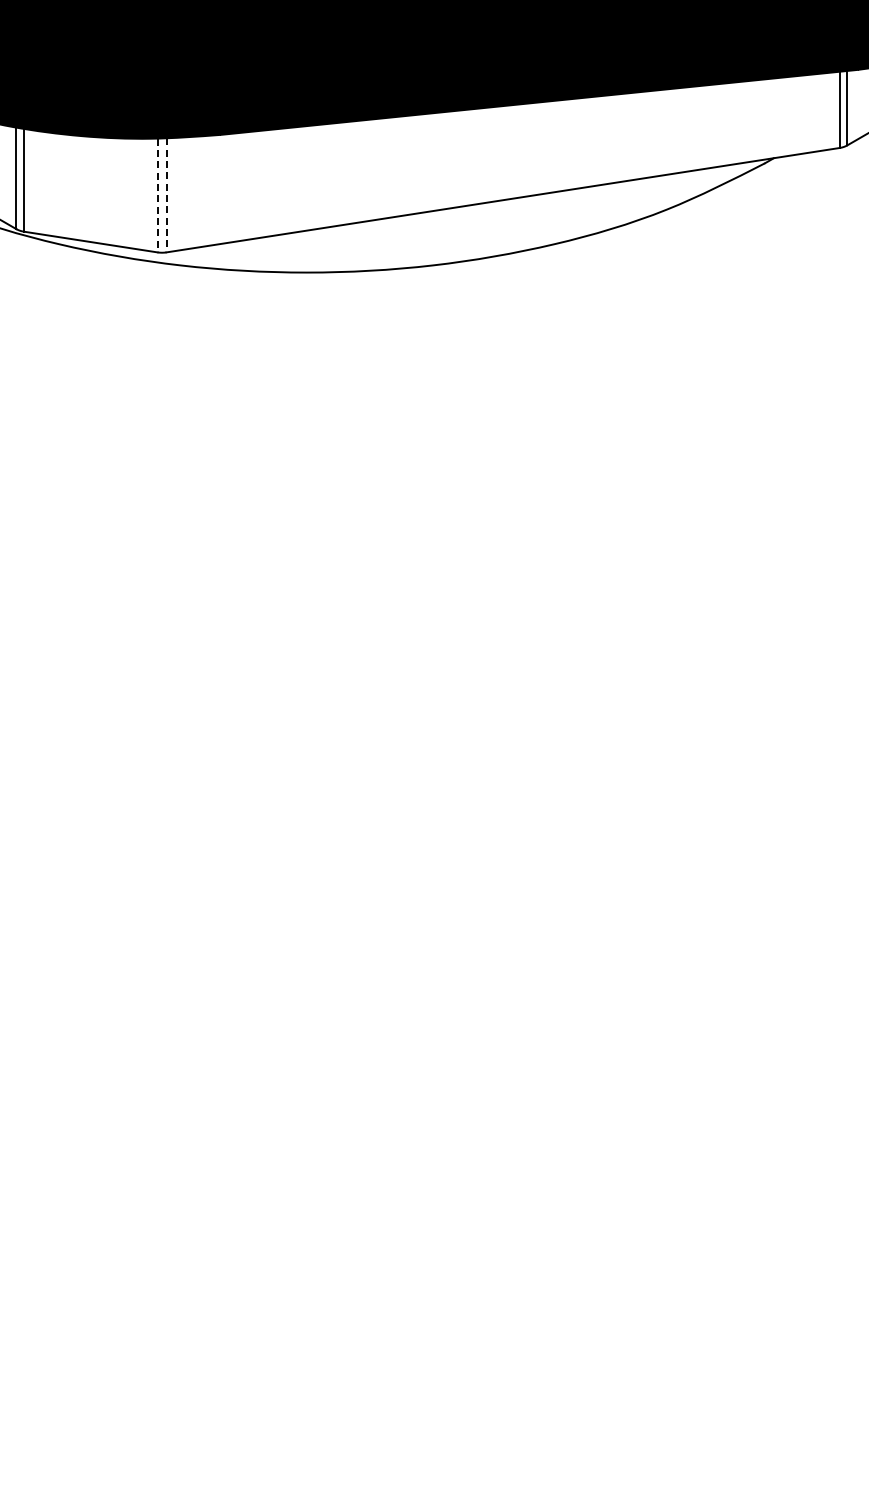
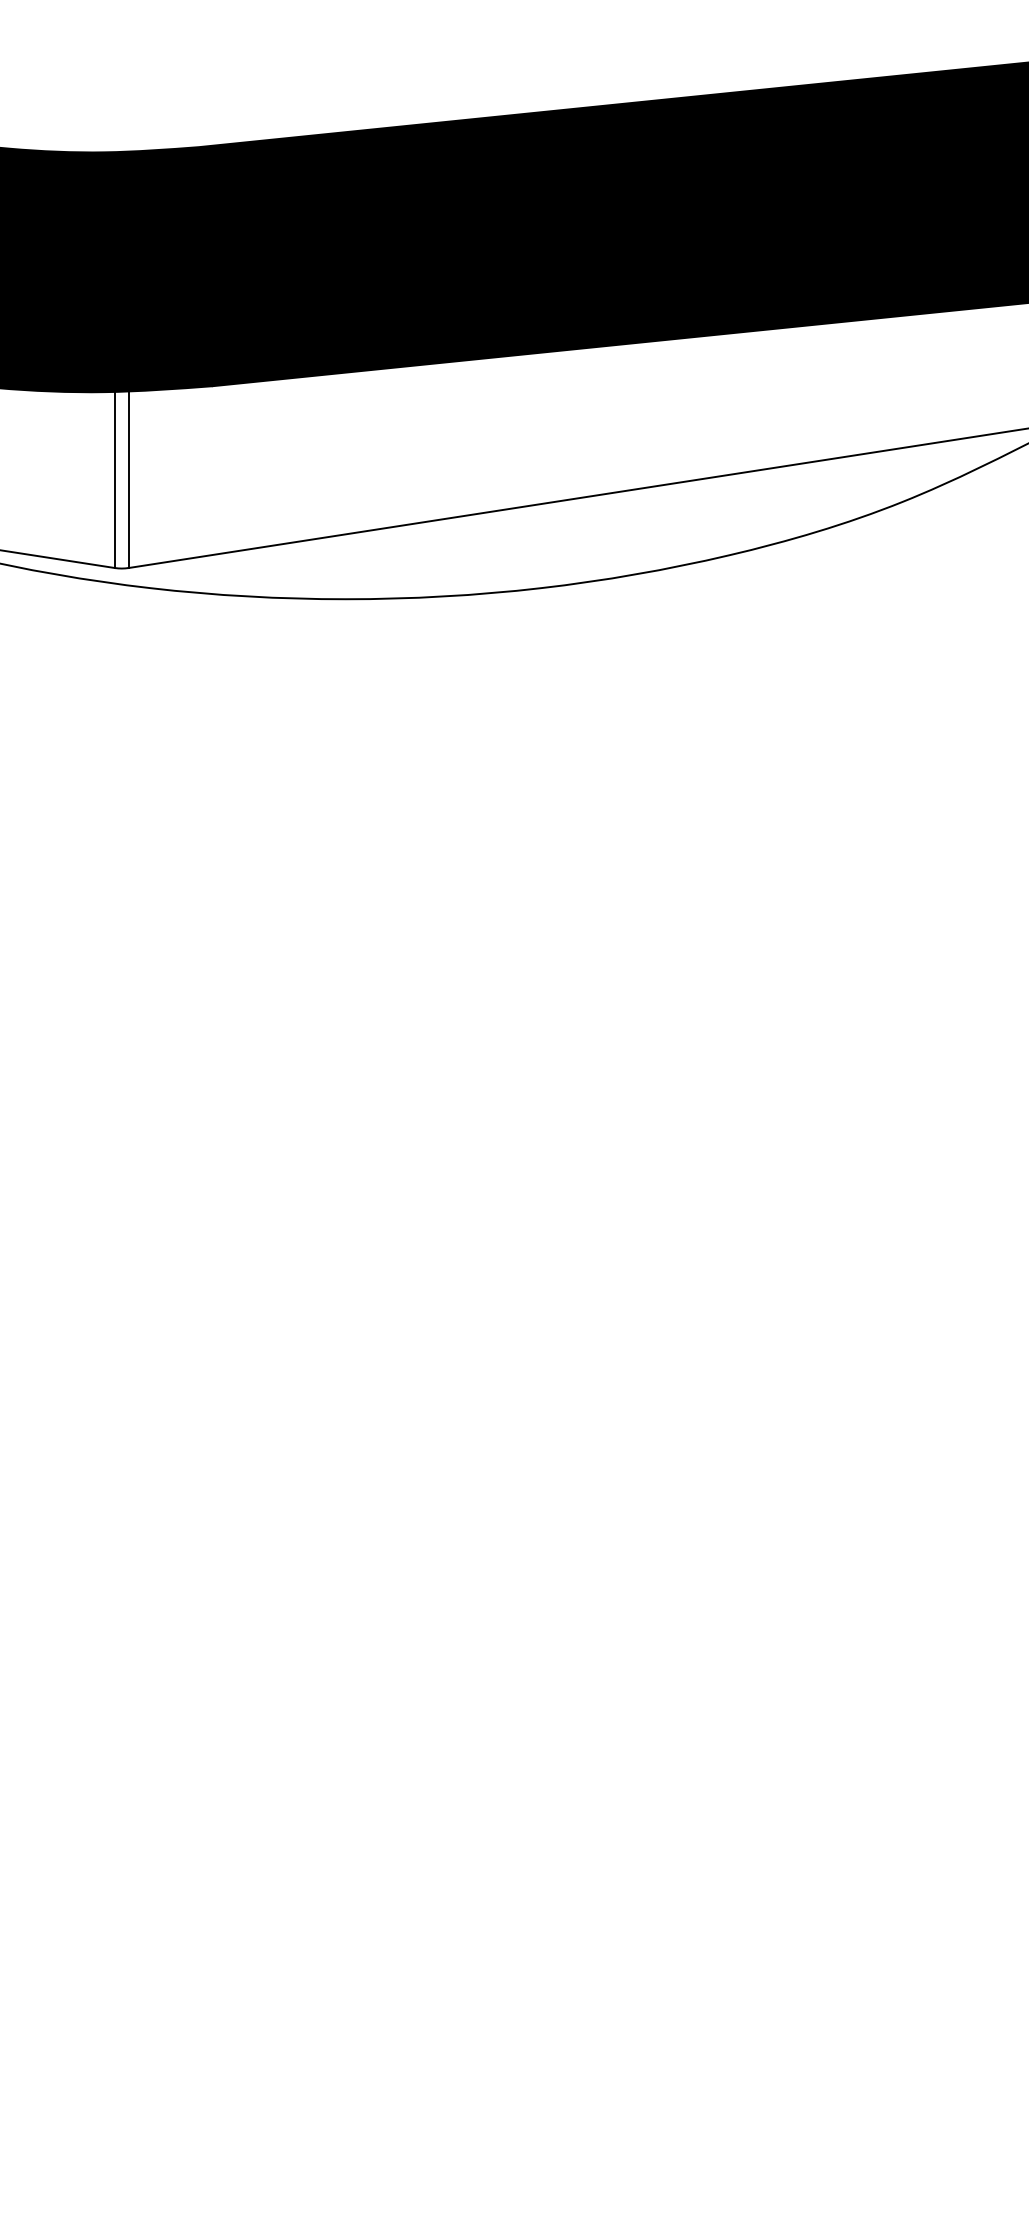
line: (157, 195) -> (114, 479), dashed -> solid
line: (166, 195) -> (128, 479), dashed -> solid

